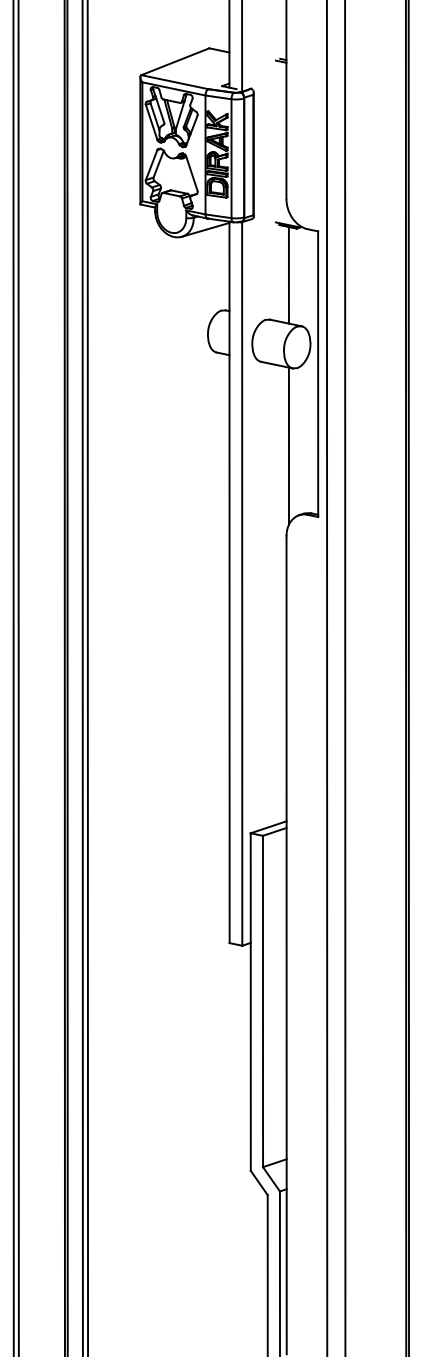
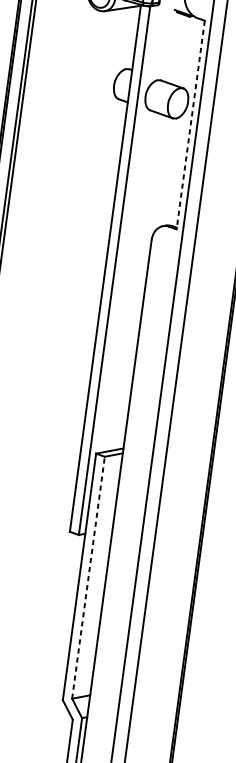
line: (288, 274) -> (178, 49), removed
line: (318, 374) -> (190, 125), solid -> dashed
line: (288, 445) -> (162, 174), removed
line: (263, 1001) -> (88, 577), solid -> dashed

